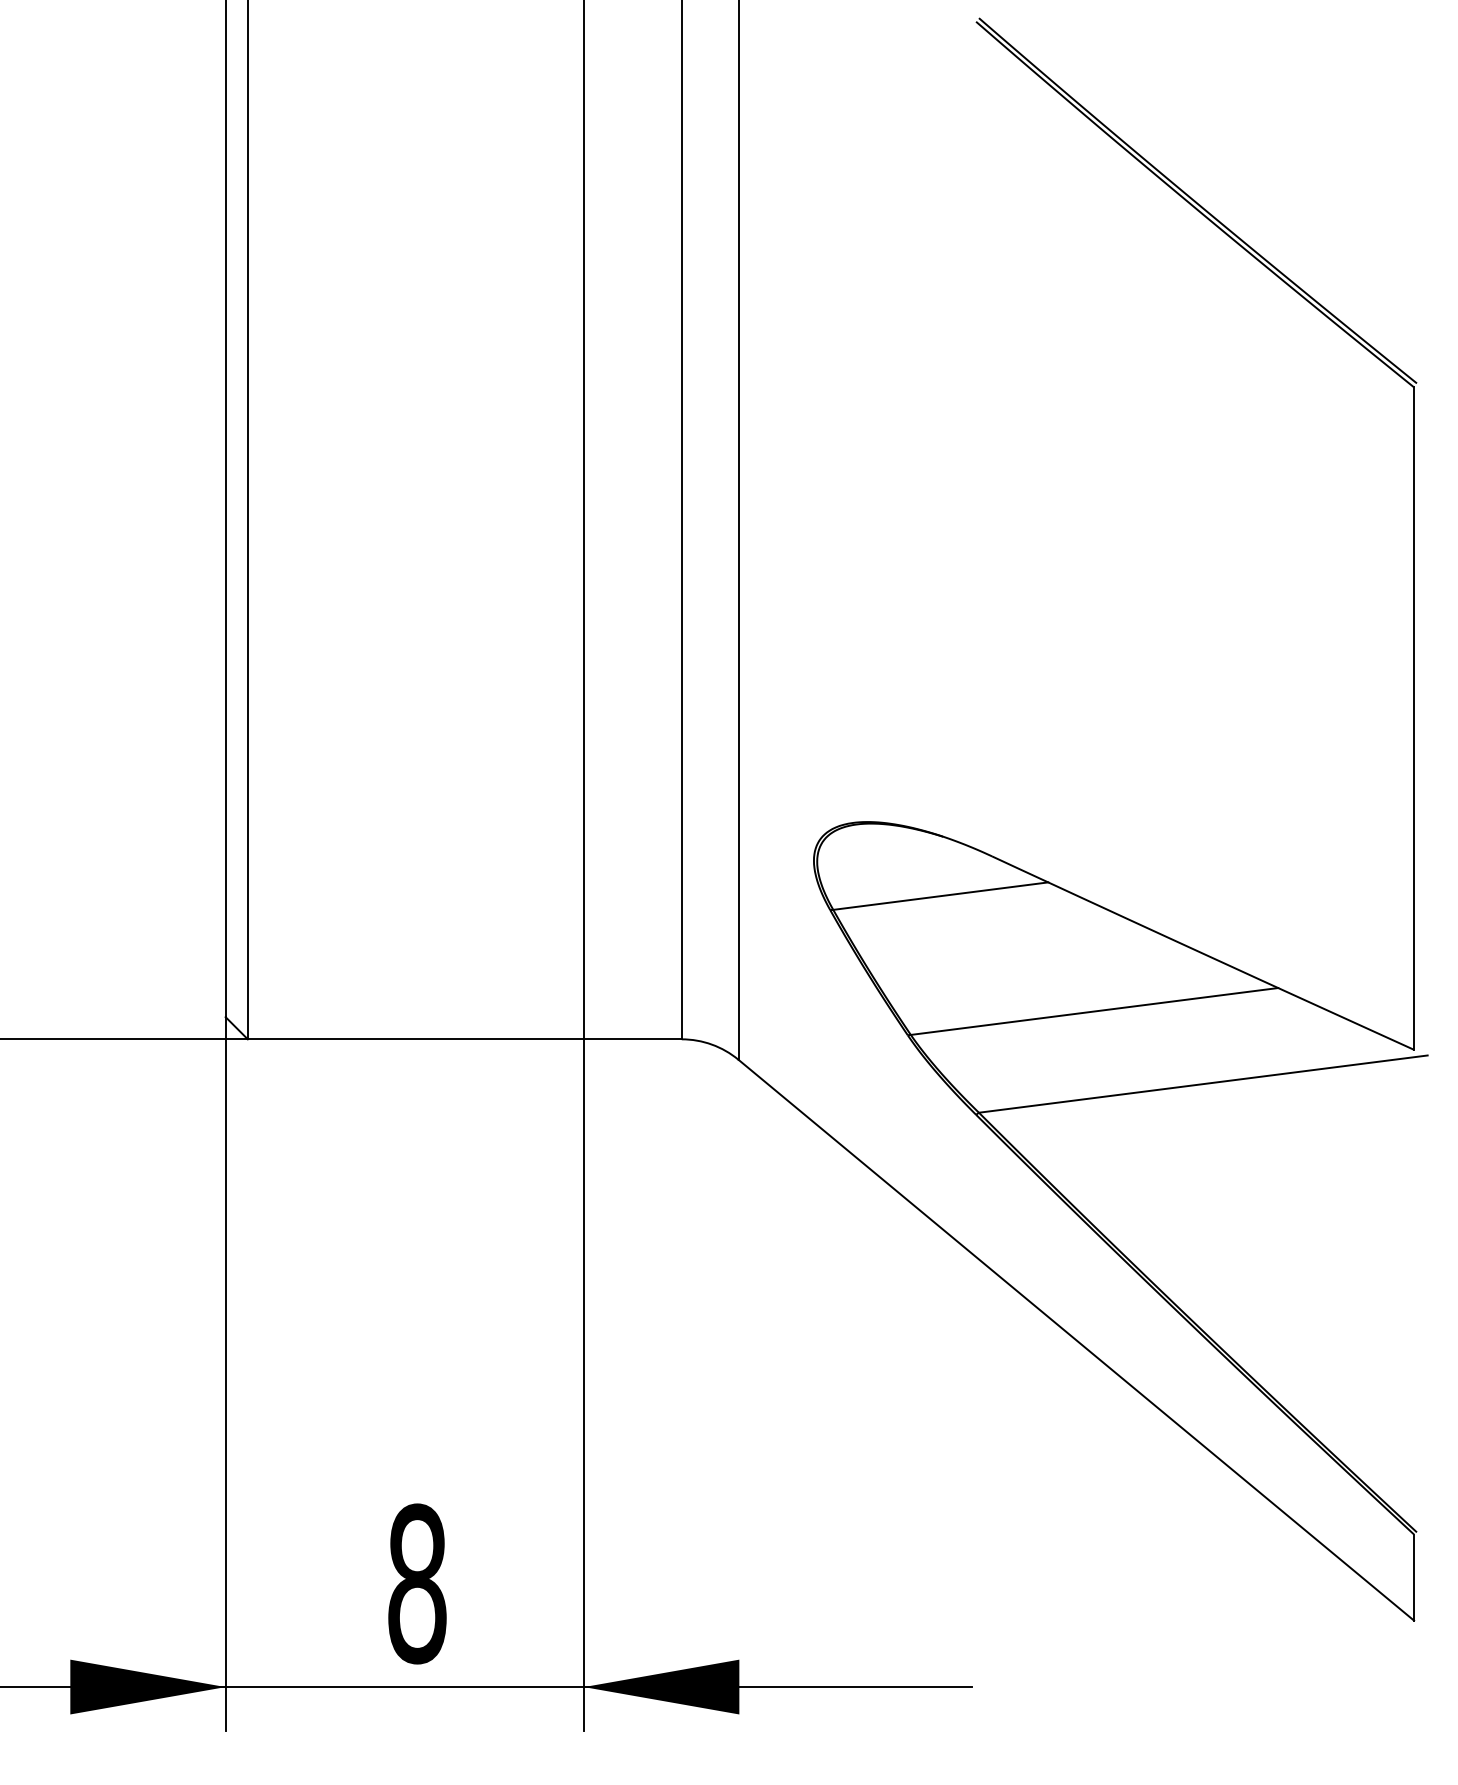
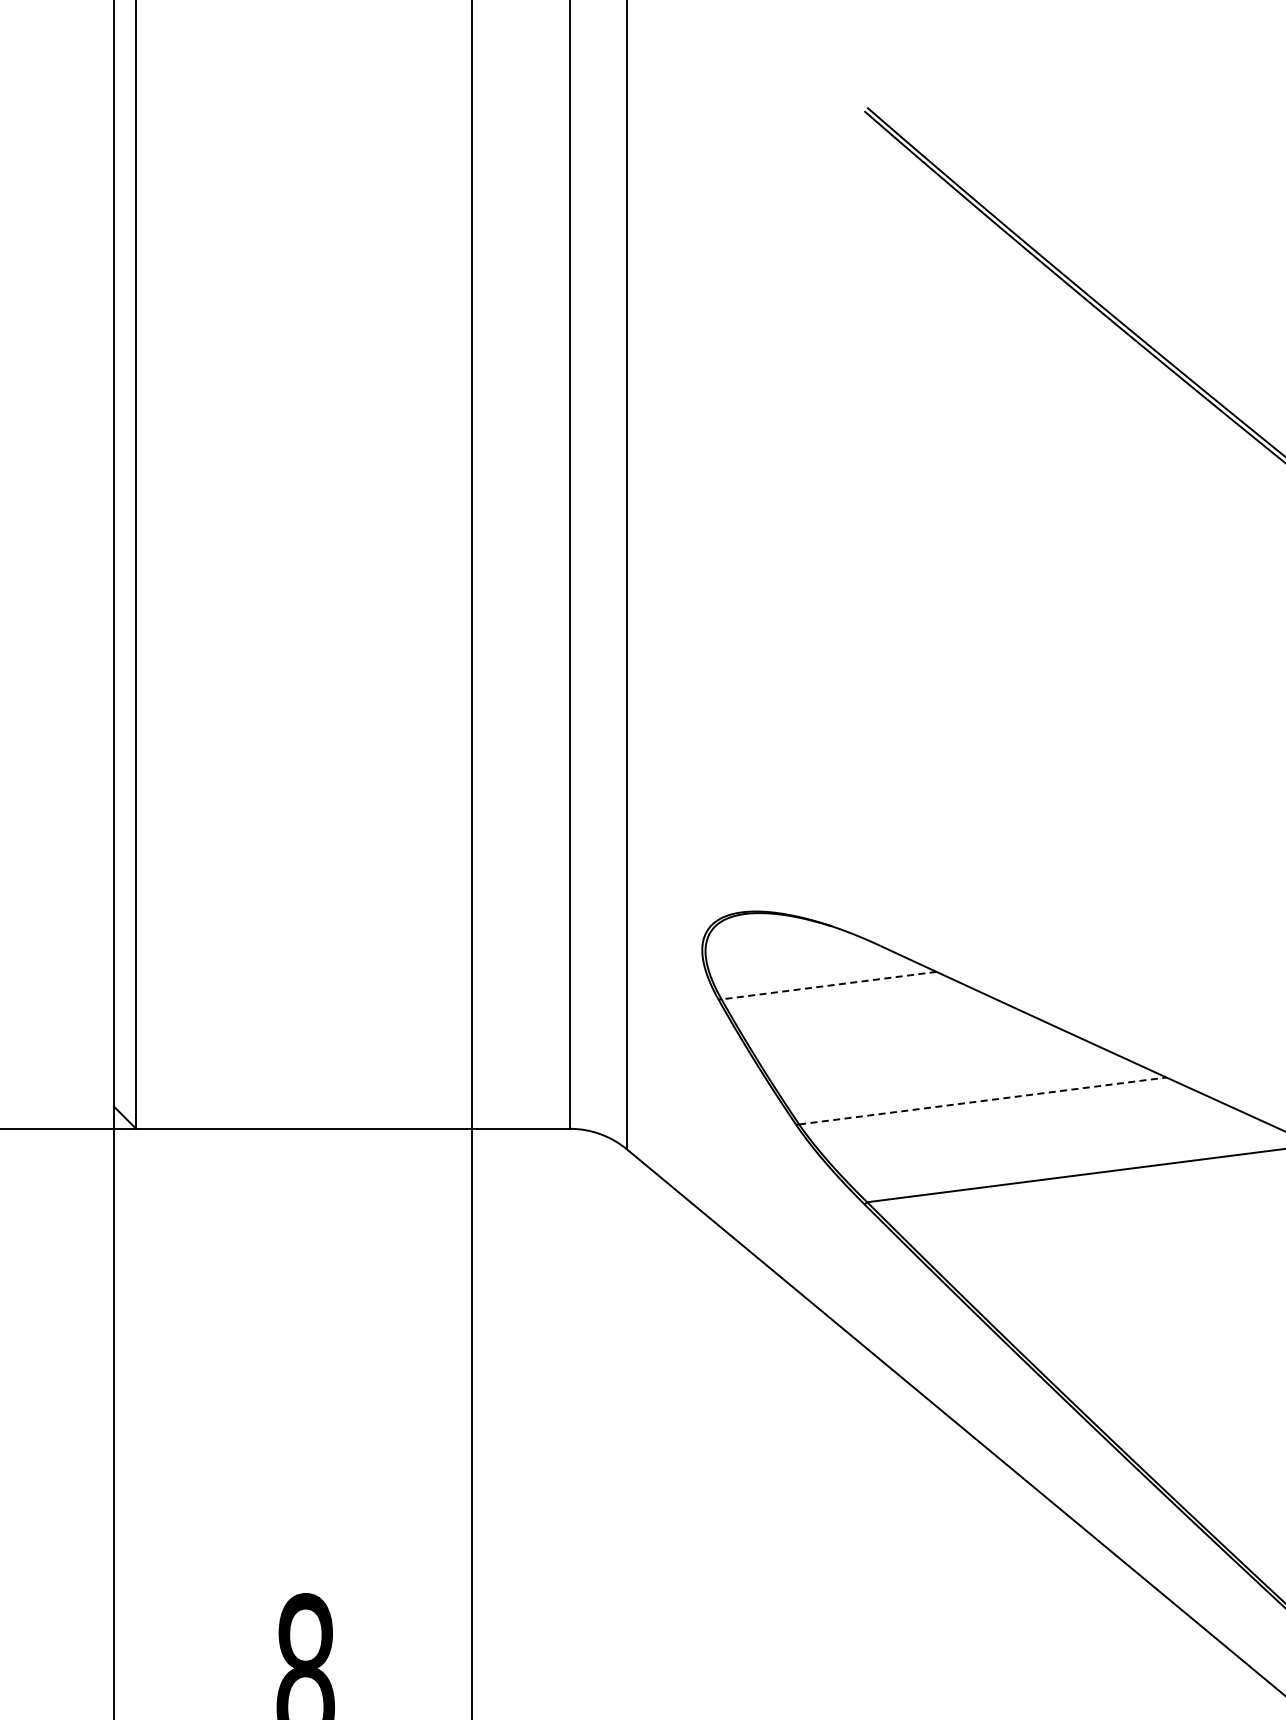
line: (940, 896) -> (828, 986), solid -> dashed
line: (1095, 1011) -> (983, 1101), solid -> dashed

